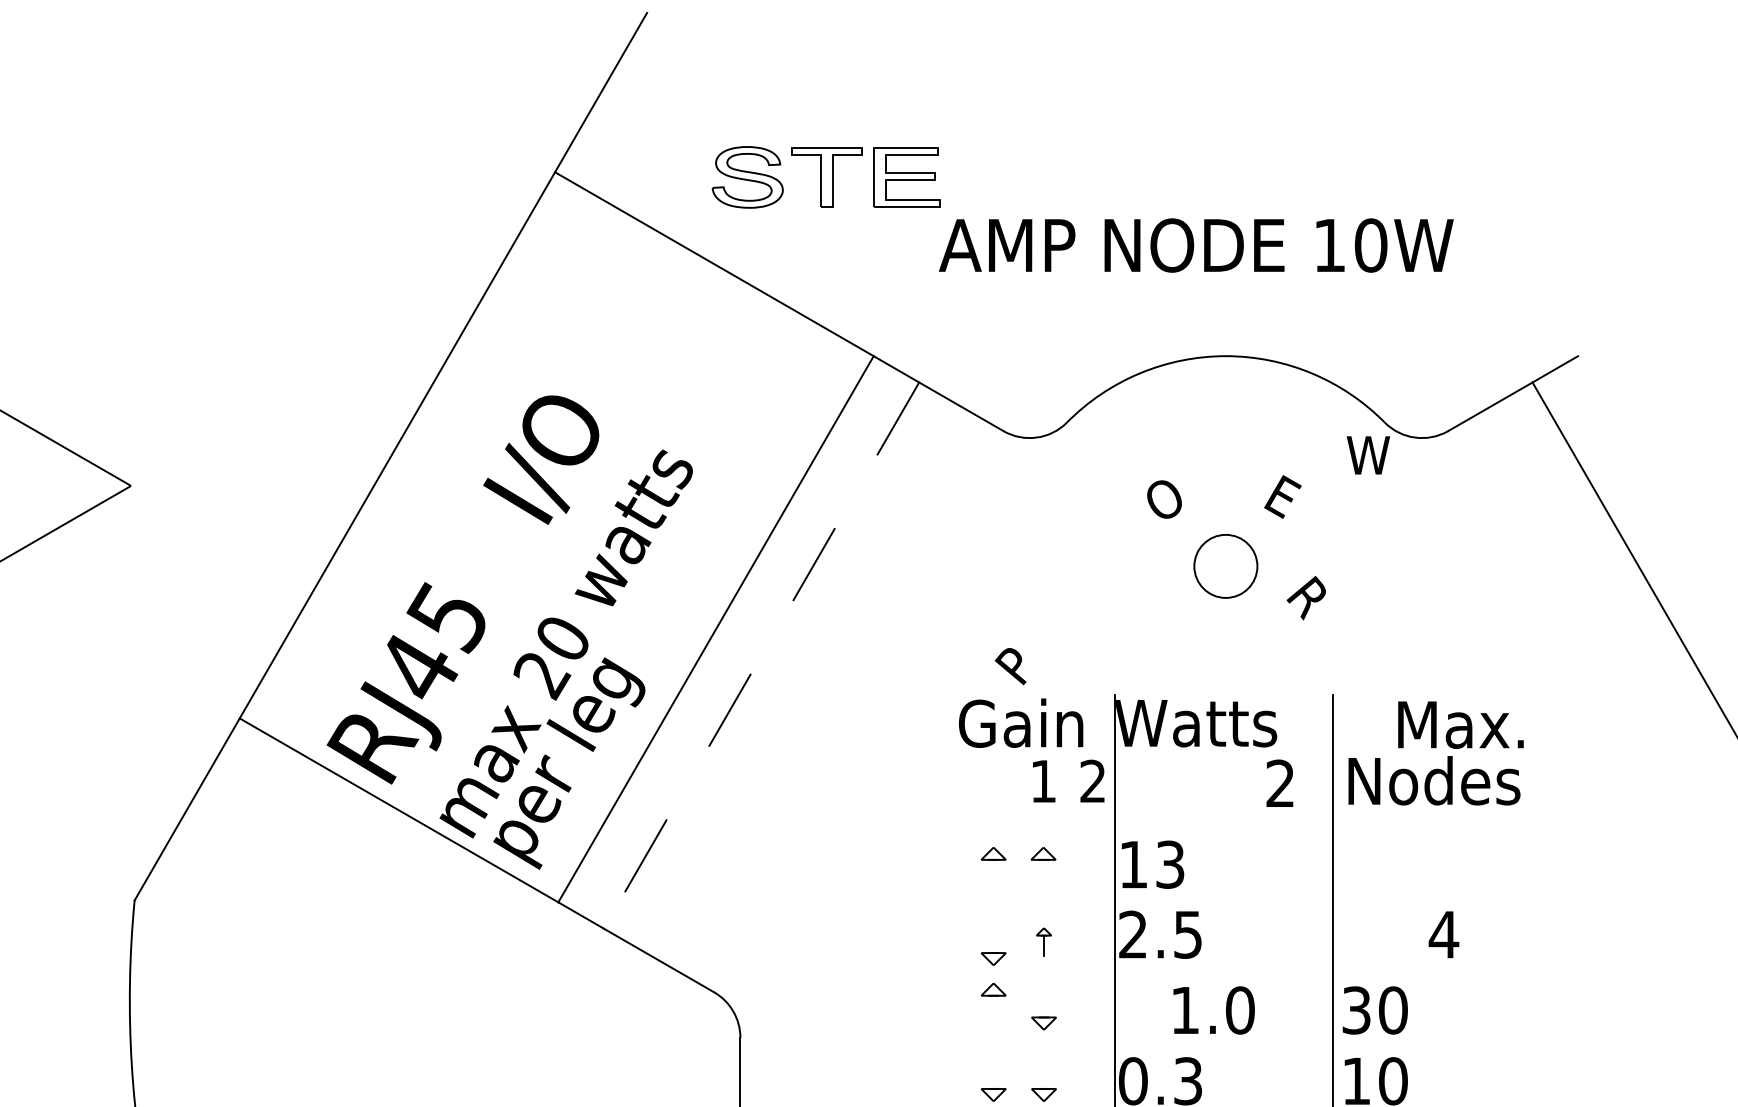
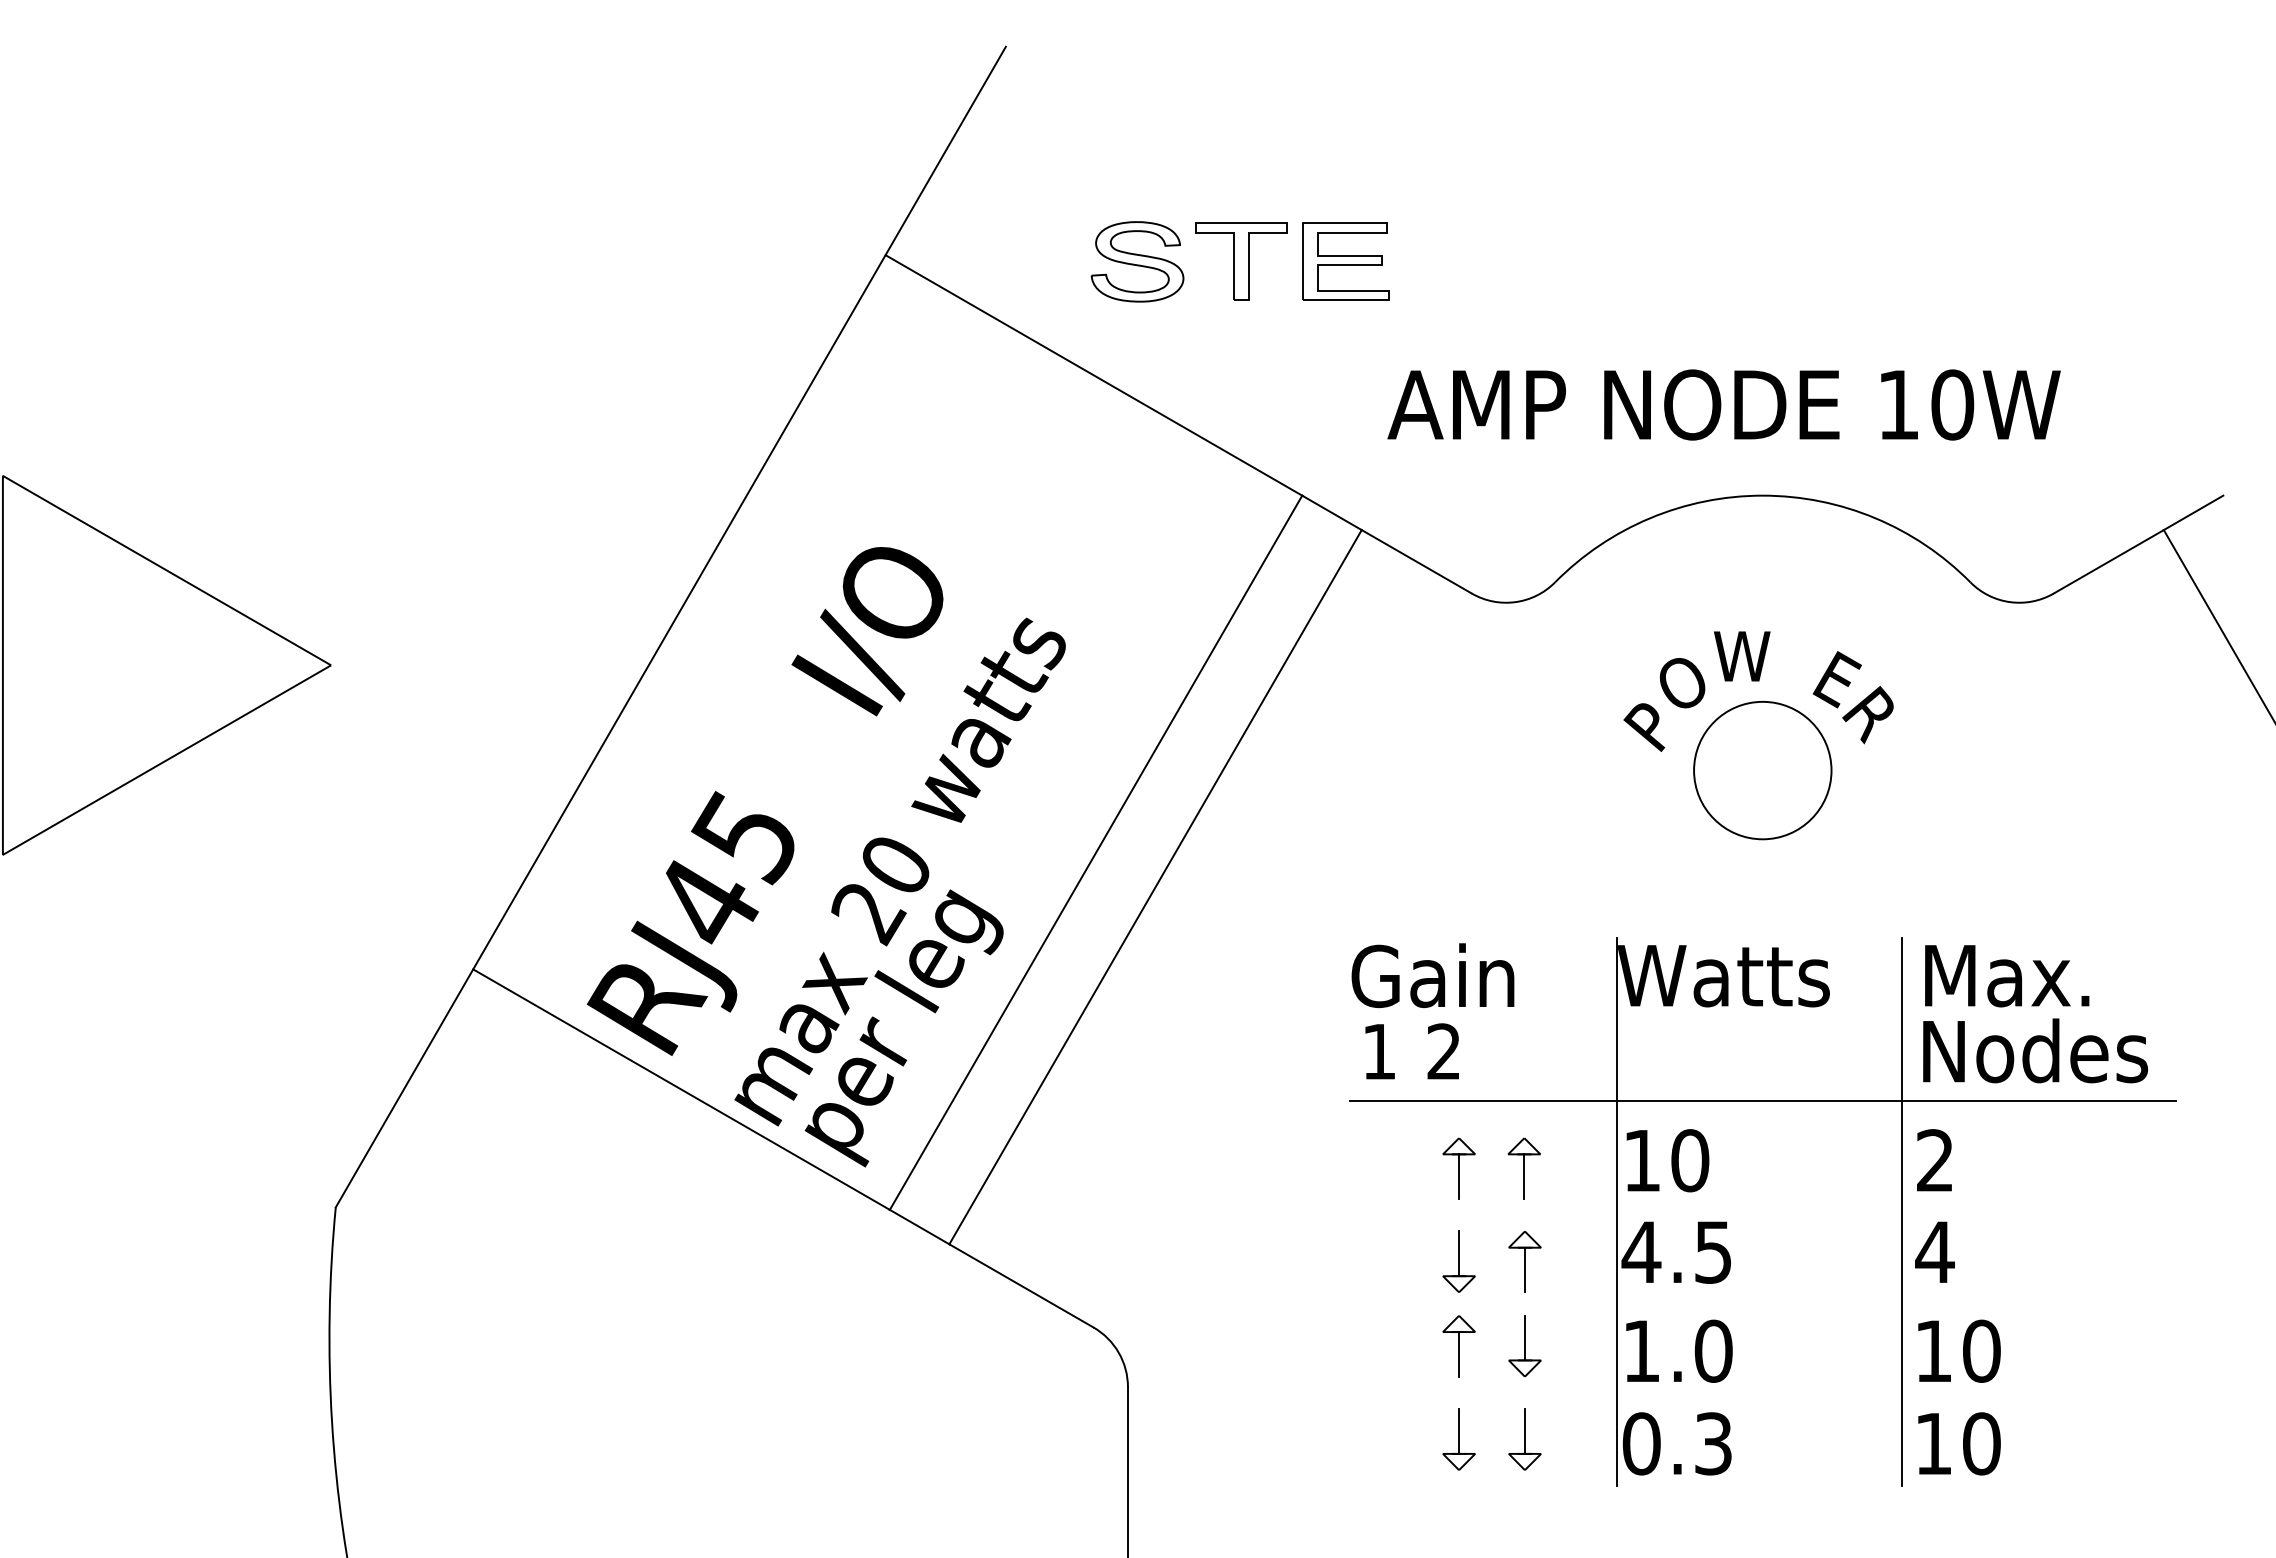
text: (1195, 245) -> (1723, 404), moved
text: (1368, 455) -> (1742, 656), moved
circle: (1225, 566) -> (1762, 770), size x1.67
text: (1305, 598) -> (1867, 715), moved
line: (761, 655) -> (1155, 887), dashed -> solid
text: (1010, 666) -> (1644, 727), moved
text: (1020, 723) -> (1432, 975), moved
text: (1461, 725) -> (2007, 976), moved
text: (1068, 781) -> (1411, 1051), moved
text: (1279, 783) -> (1934, 1160), moved
line: (1225, 819) -> (1762, 1101), added
text: (1170, 864) -> (1690, 1160), 13 -> 10
line: (993, 876) -> (1459, 1176), added
line: (1043, 876) -> (1524, 1176), added
text: (1133, 934) -> (1641, 1251), 2.5 -> 4.5
text: (1443, 934) -> (1934, 1251), moved
line: (993, 935) -> (1459, 1253), added
part: (1043, 941) -> (1524, 1261), size x1.67
line: (1043, 999) -> (1524, 1337), added
text: (1214, 1009) -> (1679, 1350), moved
text: (1356, 1009) -> (1933, 1350), 30 -> 10
line: (993, 1012) -> (1459, 1354), added
line: (993, 1071) -> (1459, 1431), added
line: (1043, 1071) -> (1524, 1431), added

